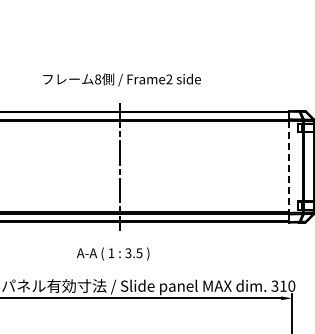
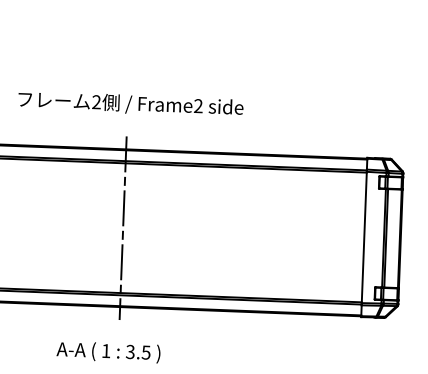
text: (98, 79) -> (97, 102), 8 -> 2
line: (288, 166) -> (363, 236), dashed -> solid

